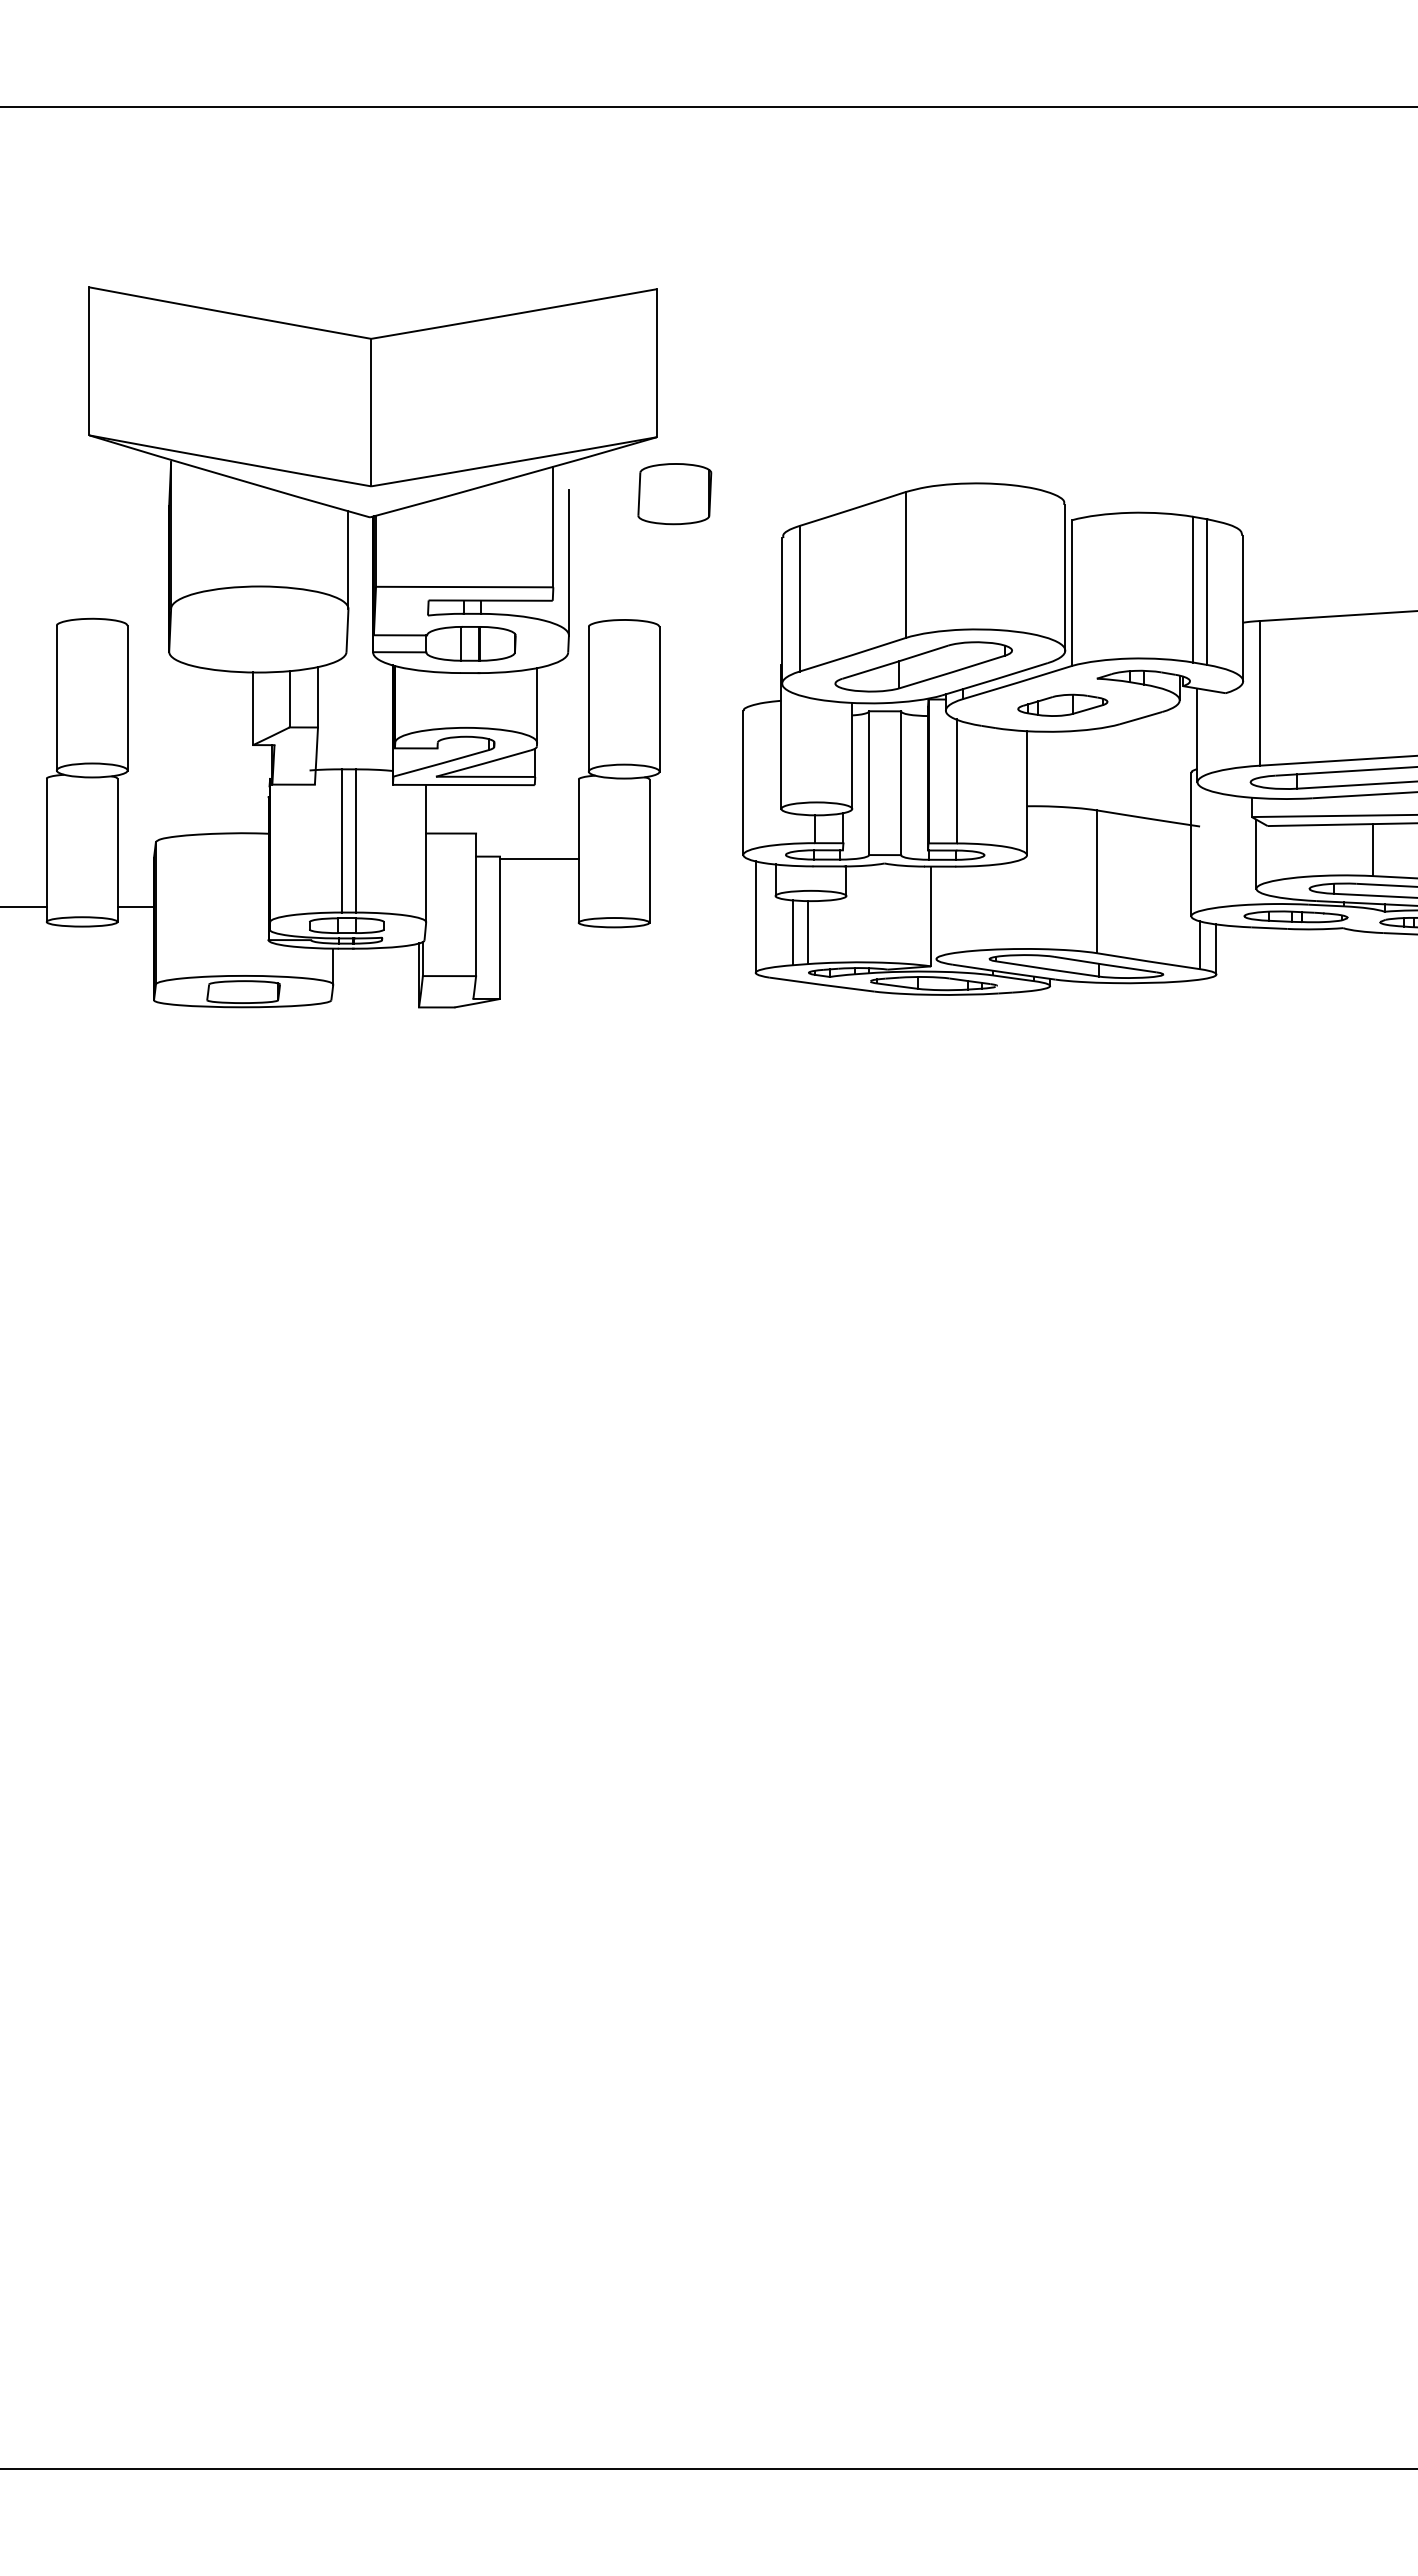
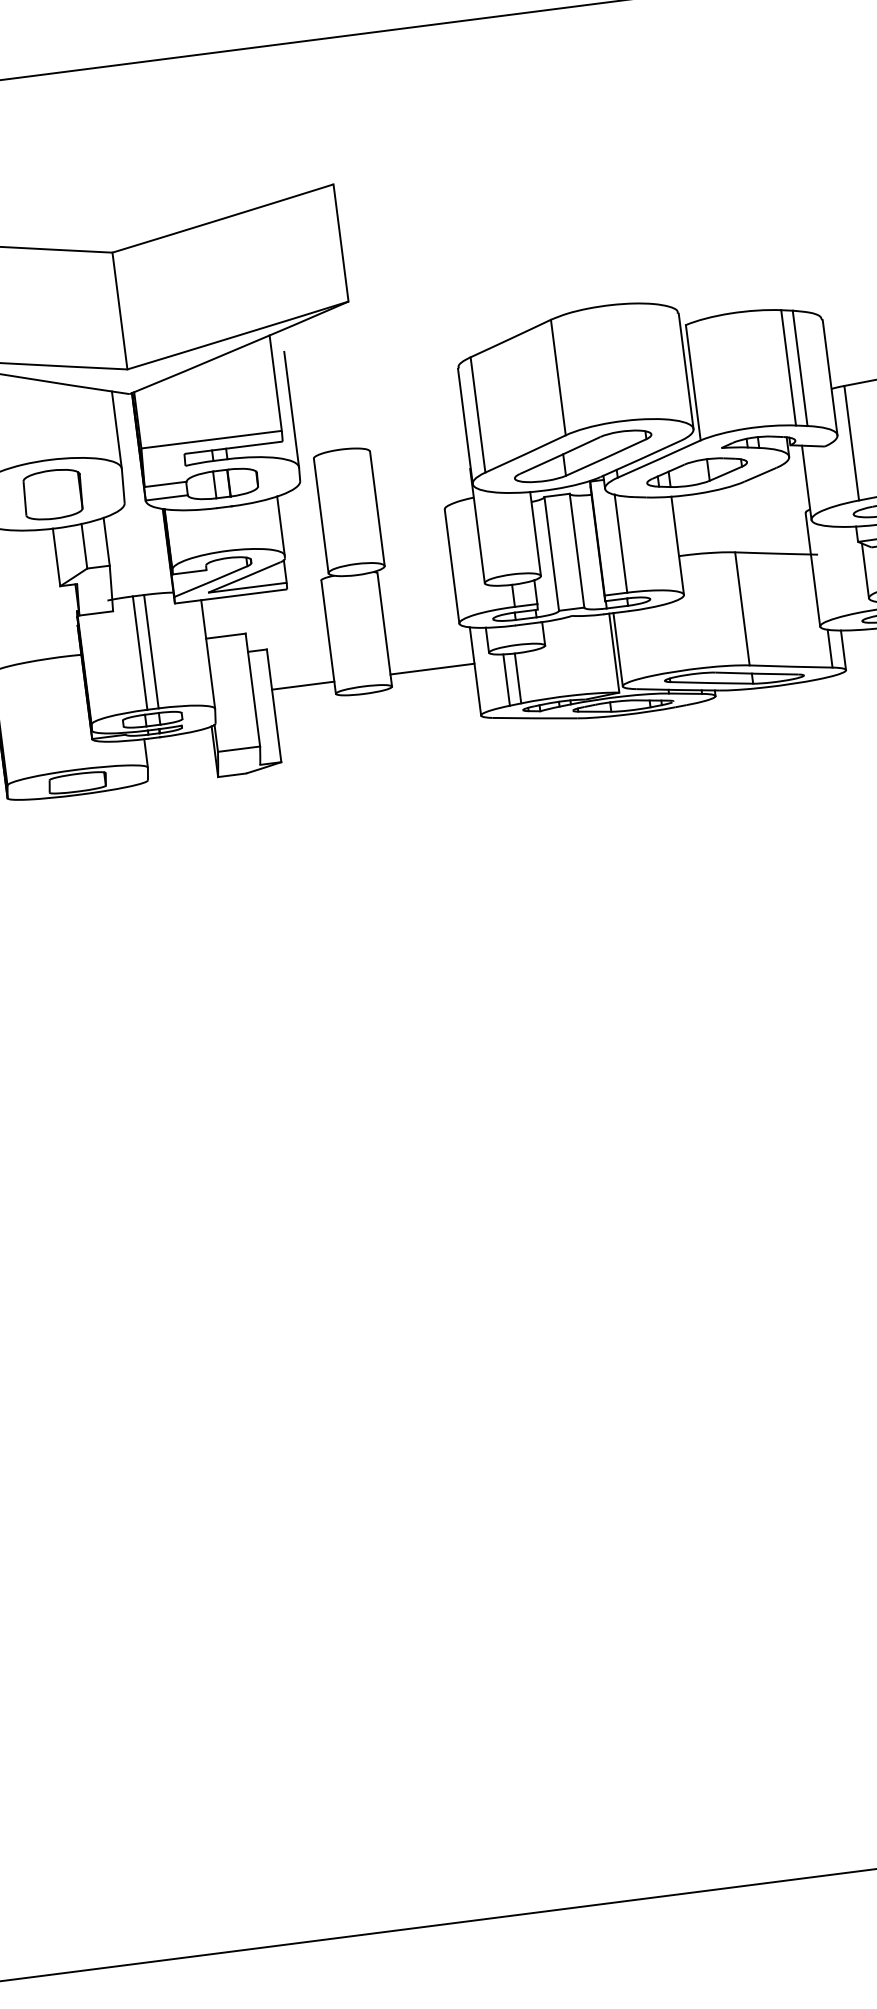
part: (674, 494) -> (52, 494), moved
part: (1062, 705) -> (696, 472), size x1.43
line: (538, 859) -> (302, 685), moved
line: (702, 907) -> (432, 669), added
line: (936, 912) -> (618, 649), added

